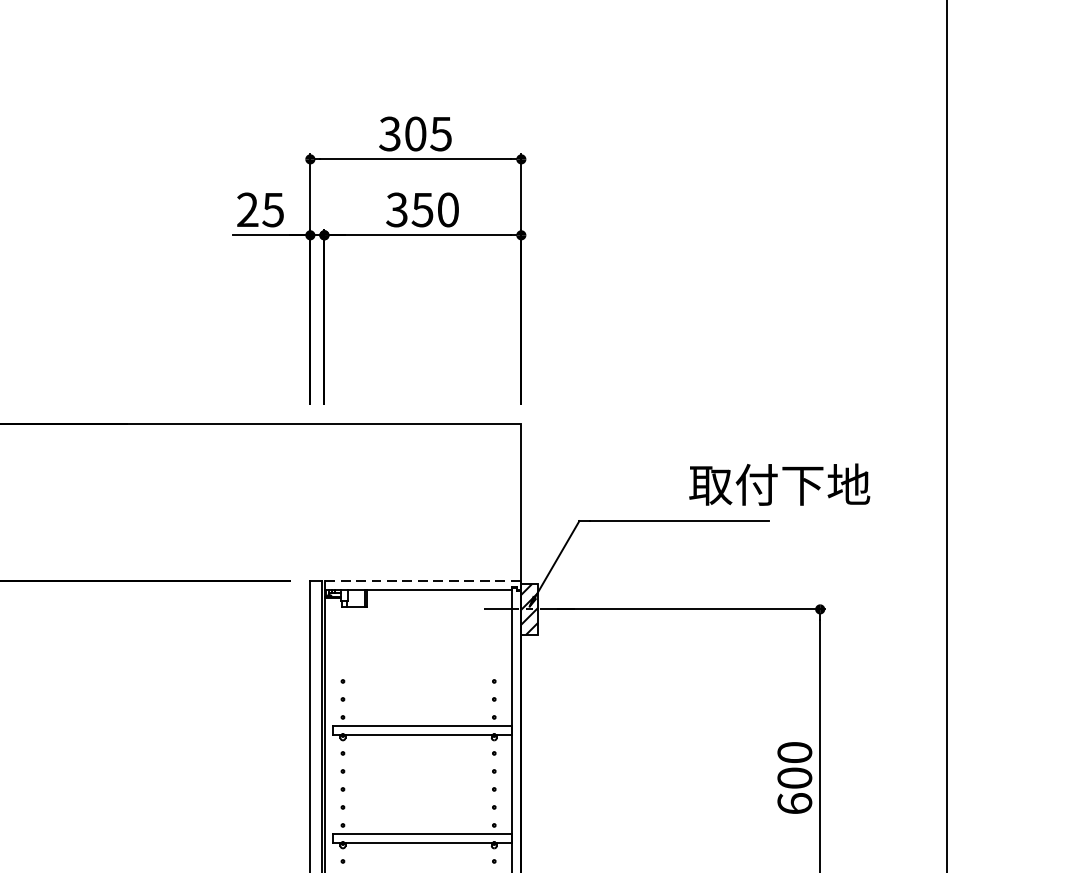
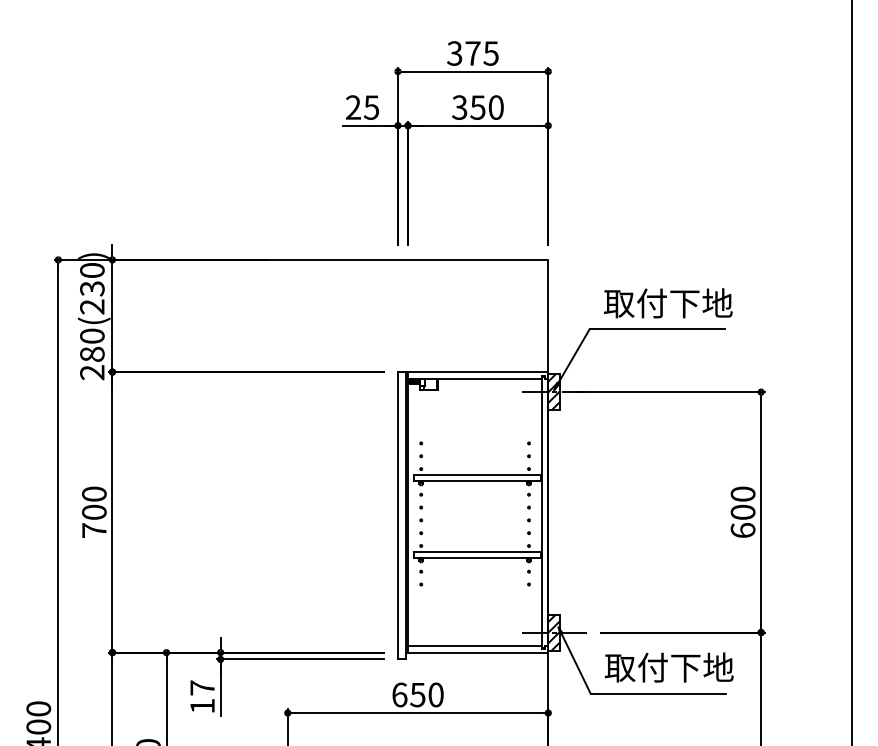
text: (414, 133) -> (472, 53), 305 -> 375
text: (779, 484) -> (668, 303), moved
line: (423, 581) -> (478, 372), dashed -> solid

